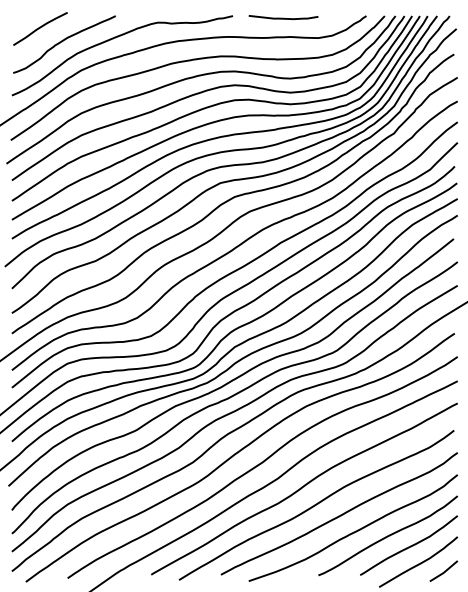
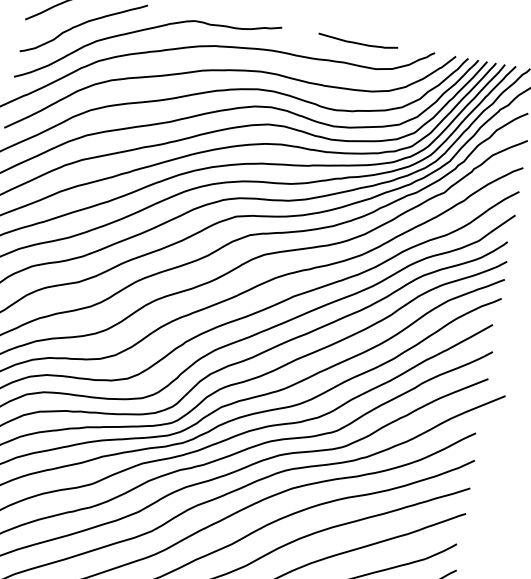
curve: (283, 17) -> (358, 41), moved

